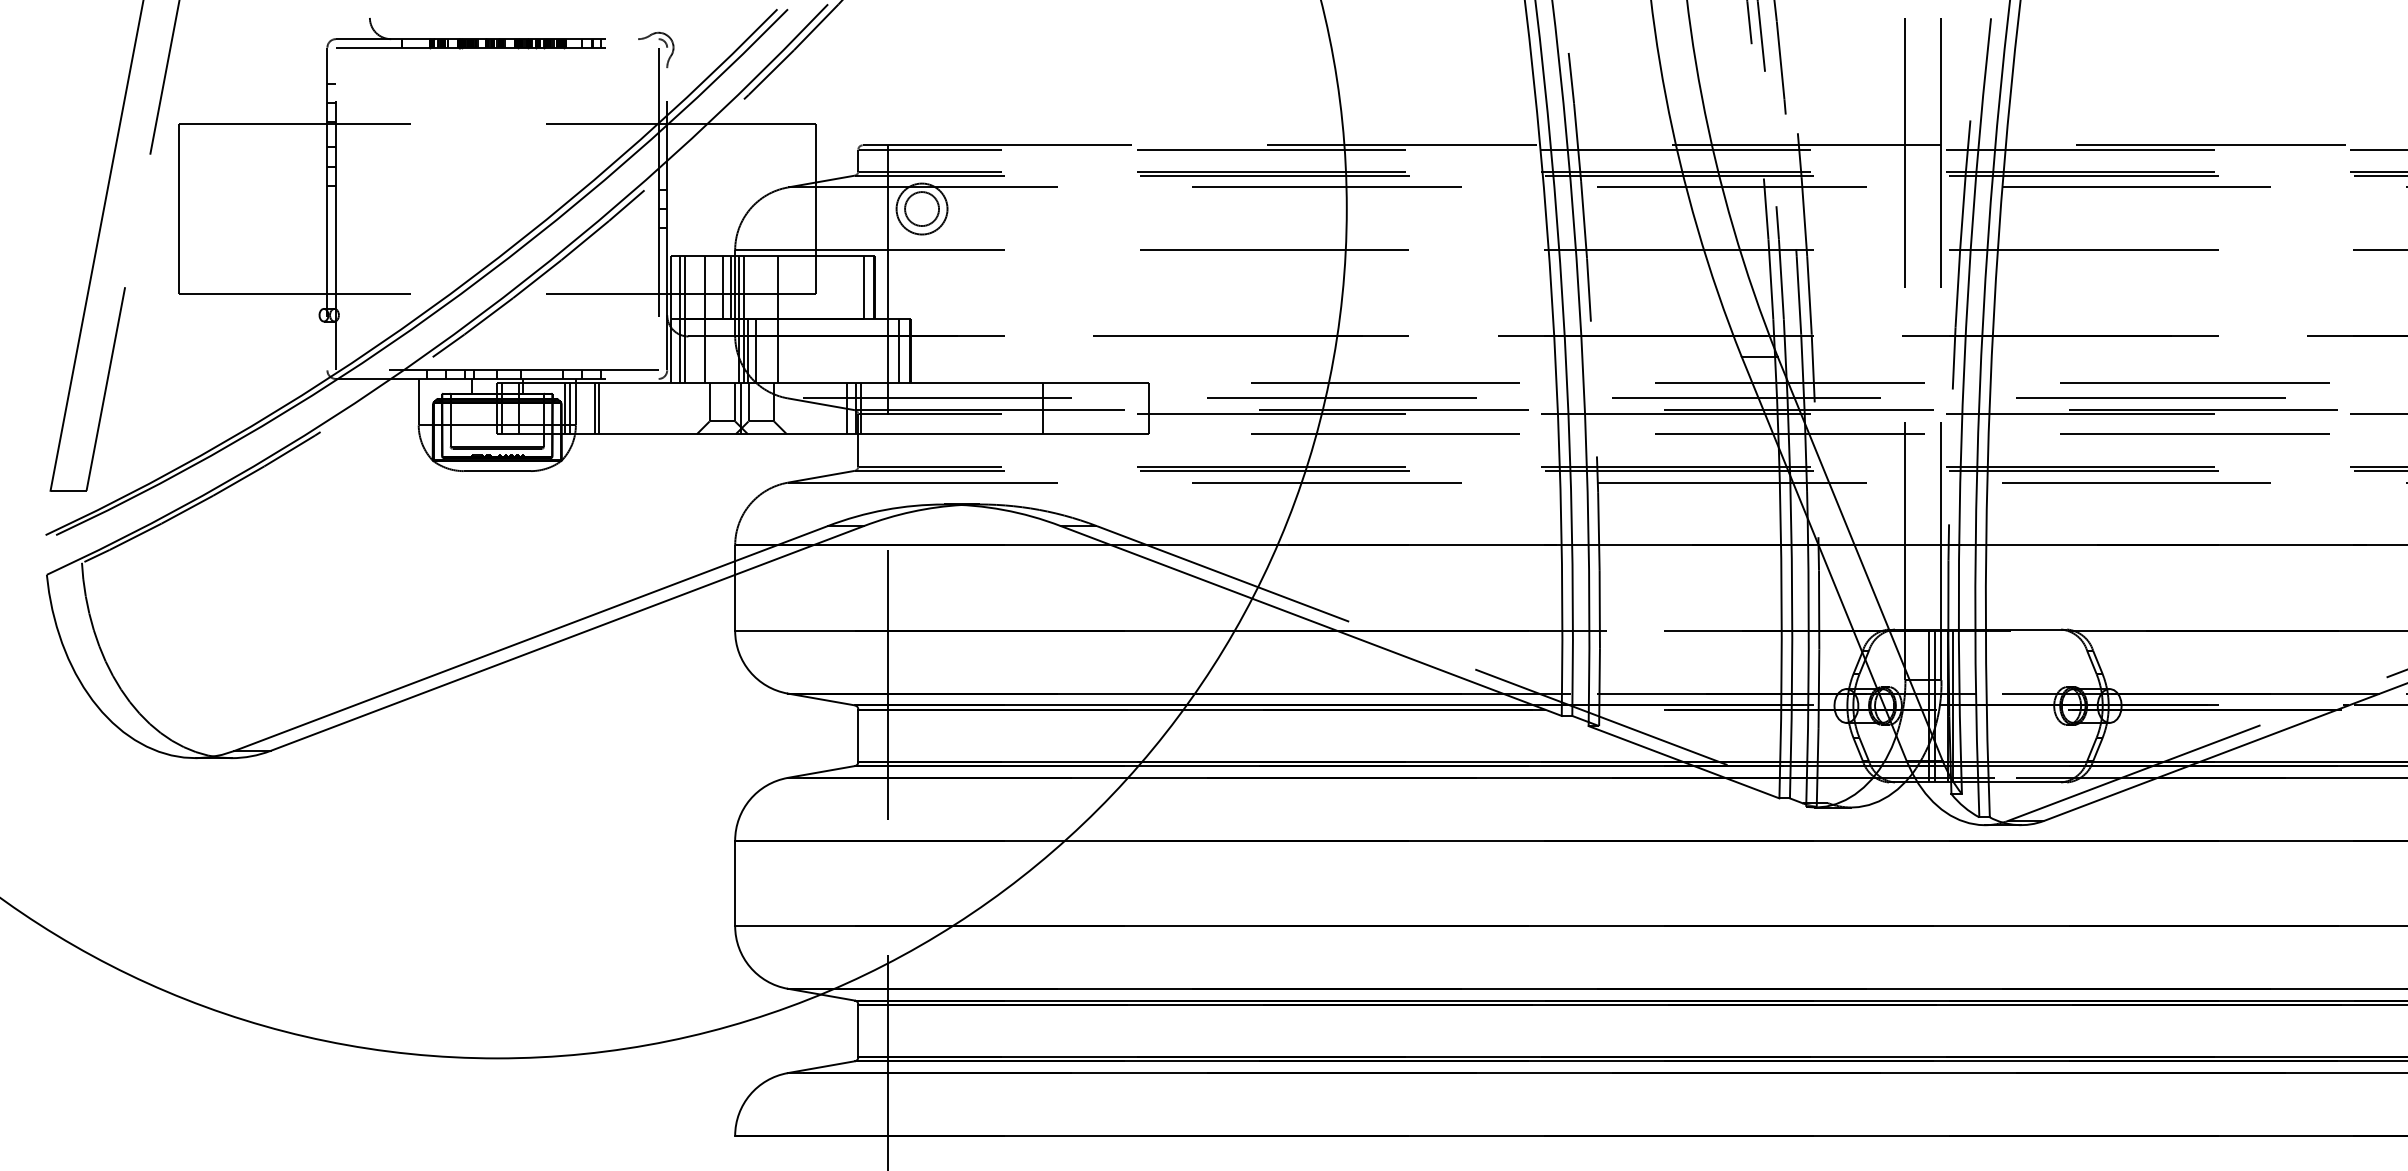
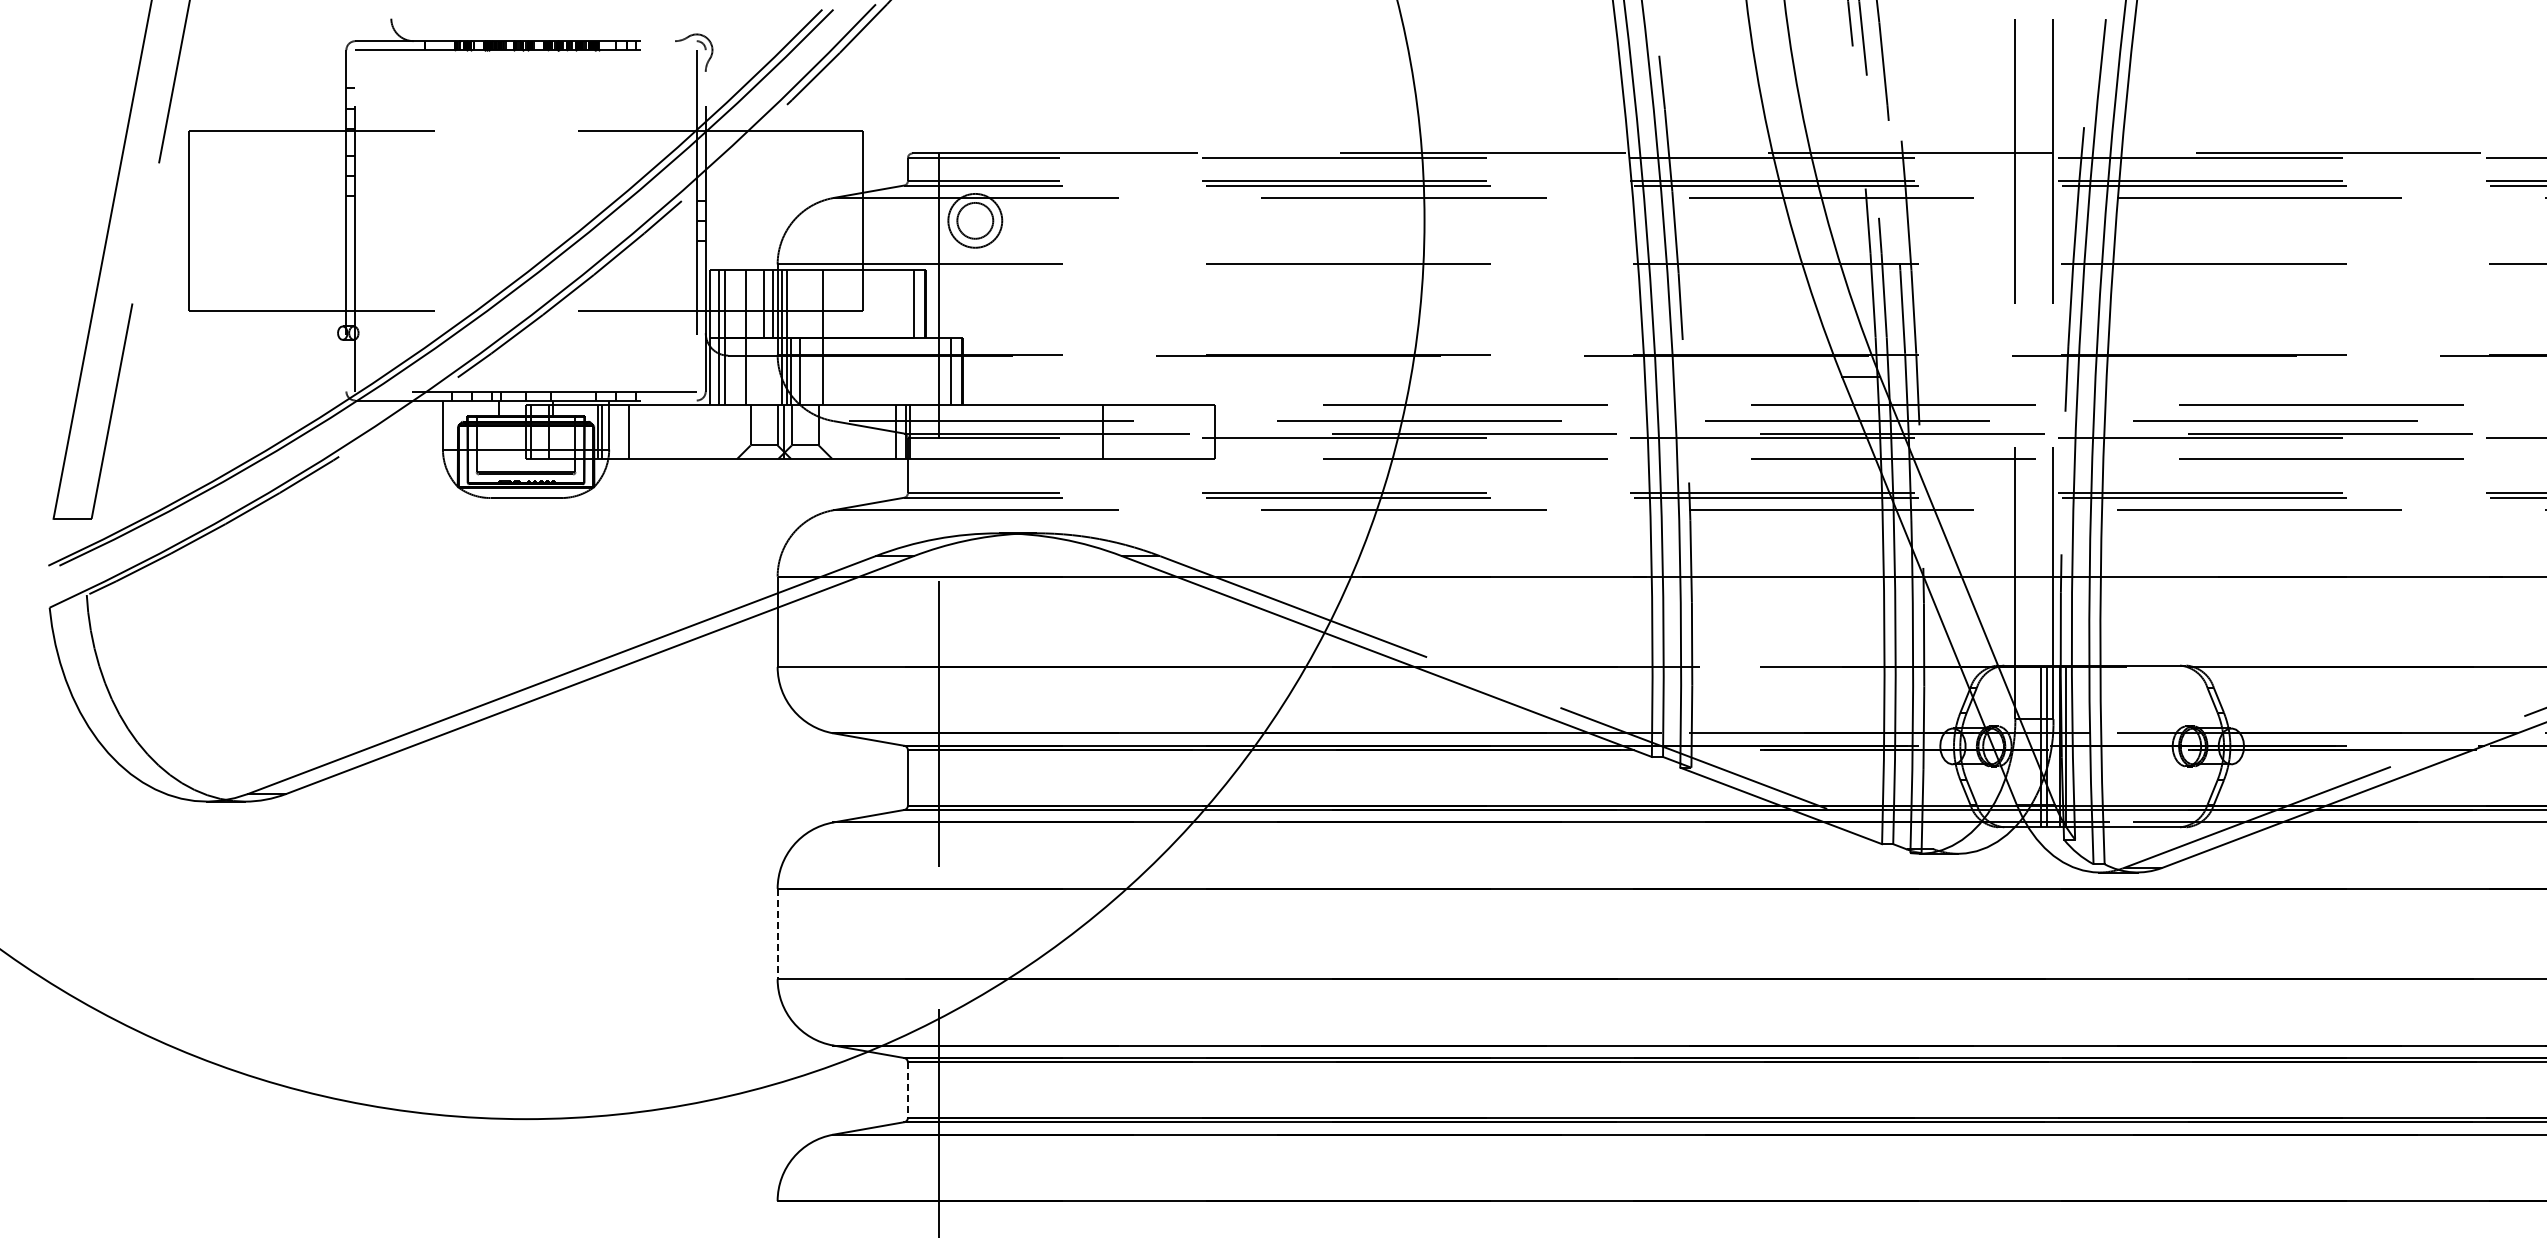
line: (598, 408) -> (633, 431), removed
line: (735, 883) -> (777, 934), solid -> dashed
line: (857, 1031) -> (907, 1090), solid -> dashed

